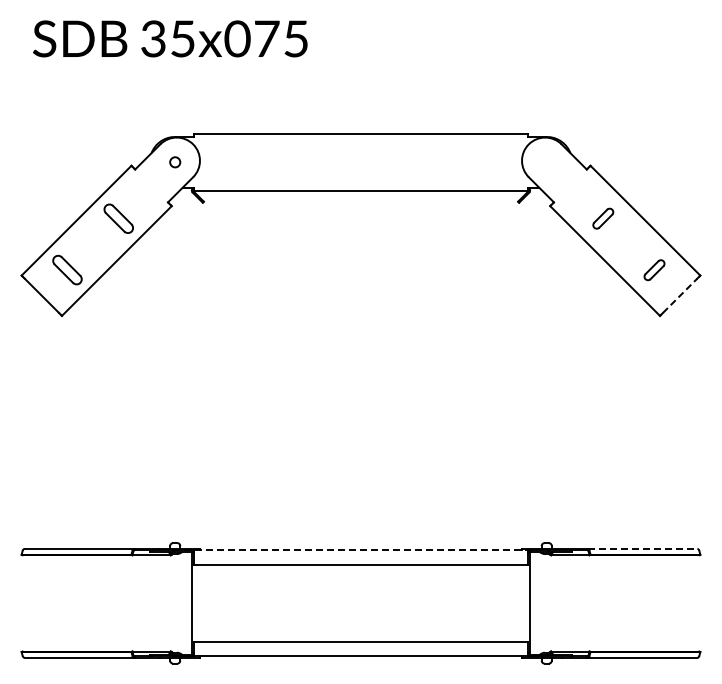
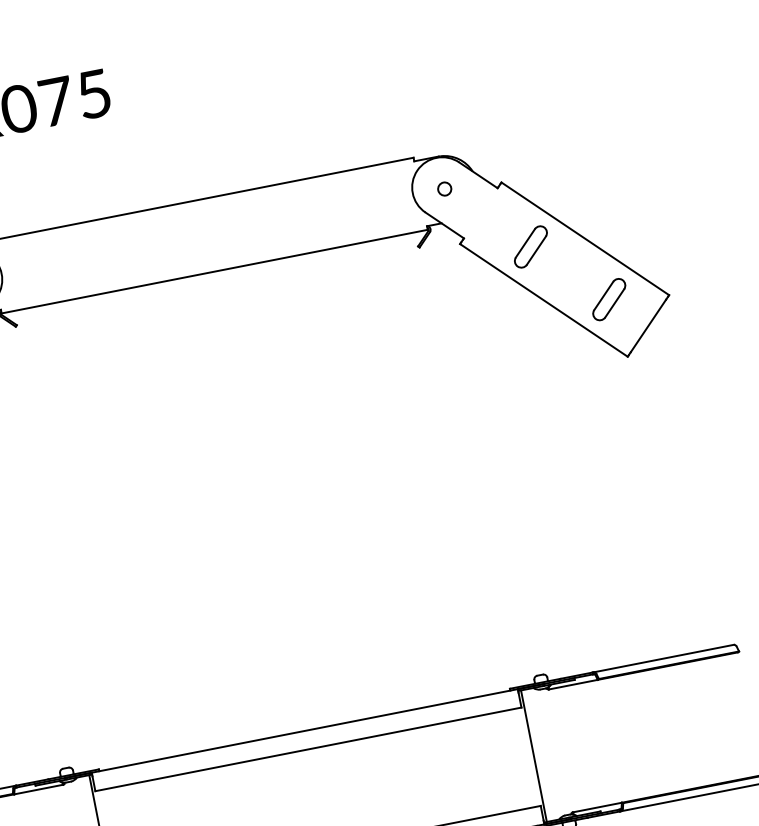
circle: (546, 162) -> (444, 189), added
part: (603, 218) -> (531, 246), size x1.43
part: (654, 270) -> (609, 300), size x1.43
line: (680, 295) -> (648, 325), dashed -> solid
line: (642, 548) -> (663, 658), dashed -> solid
line: (361, 550) -> (305, 730), dashed -> solid

